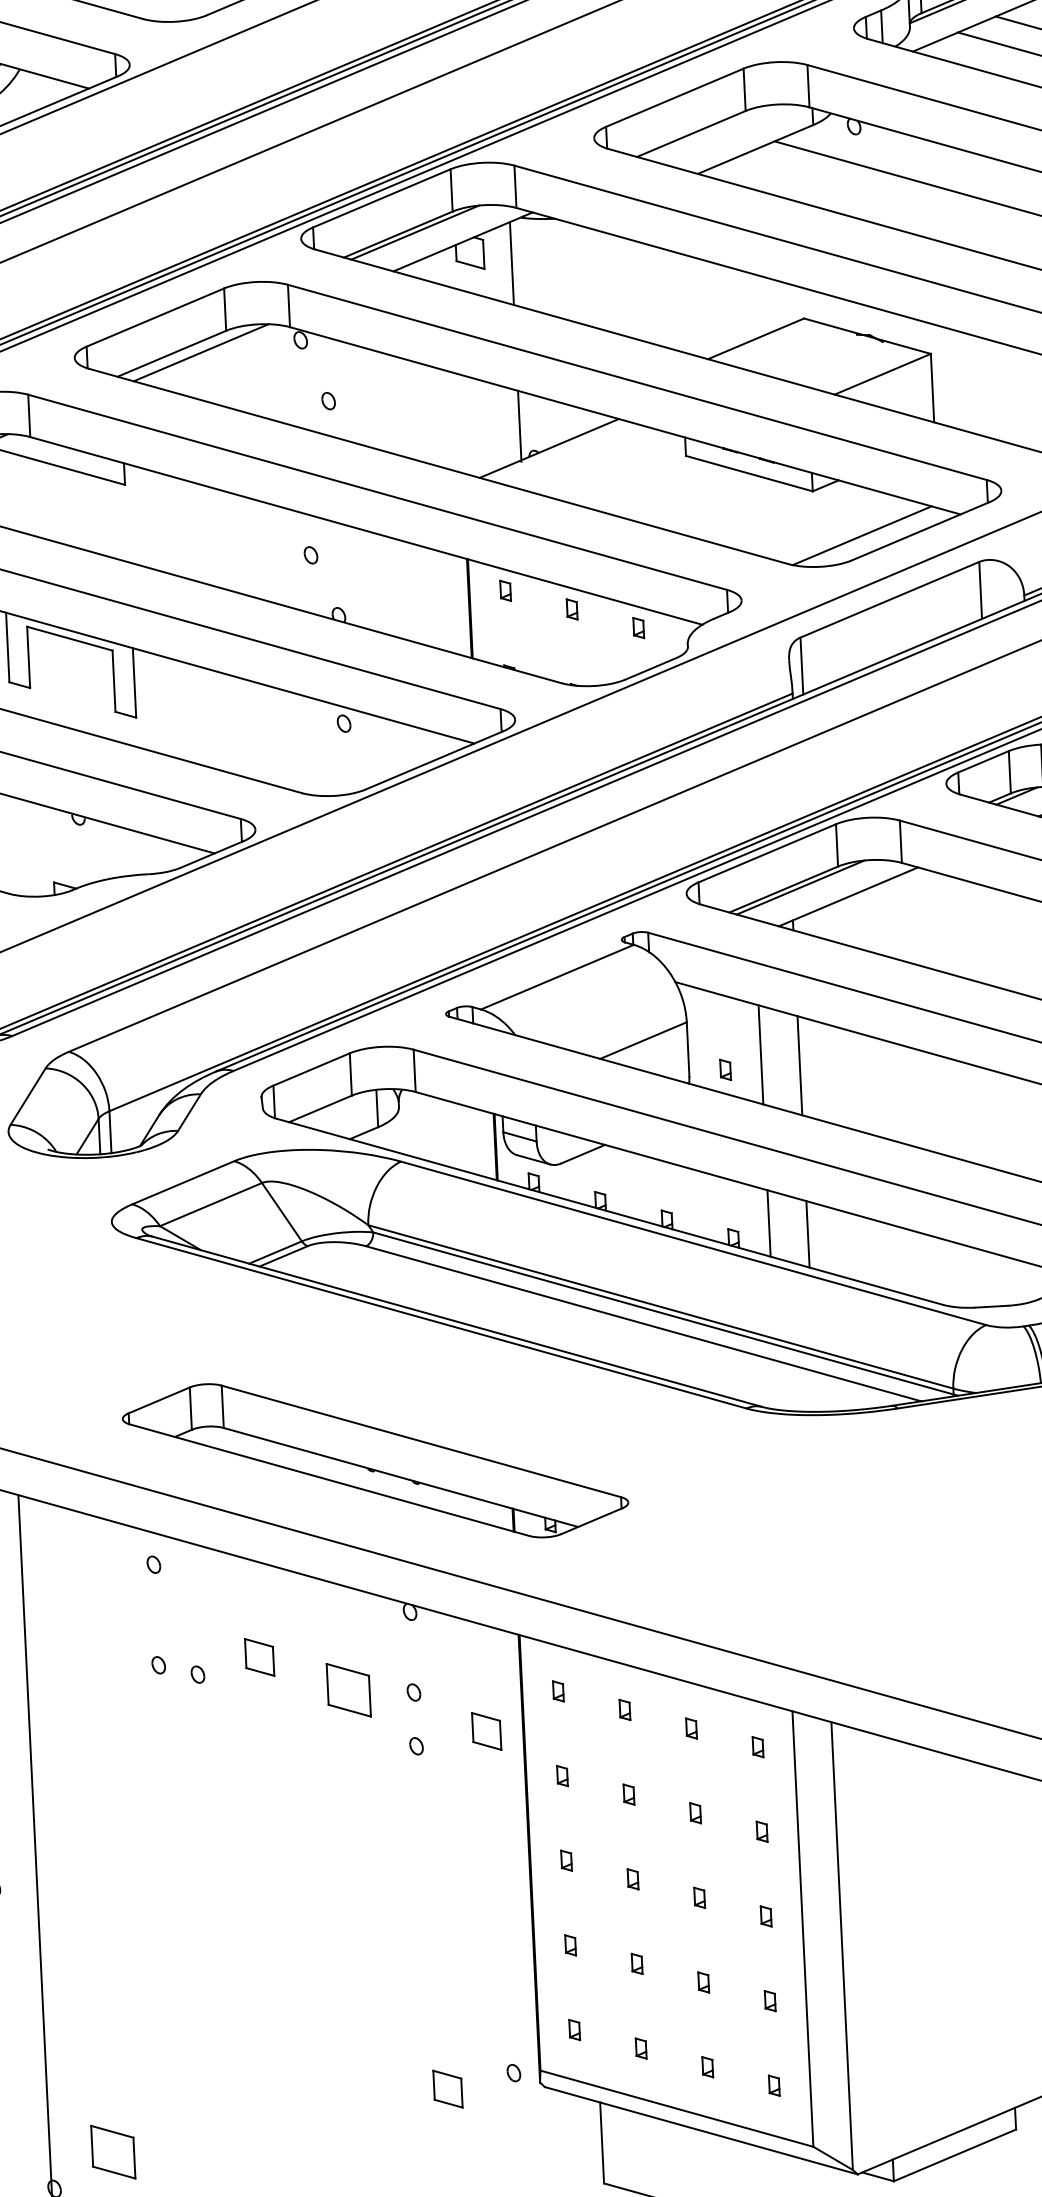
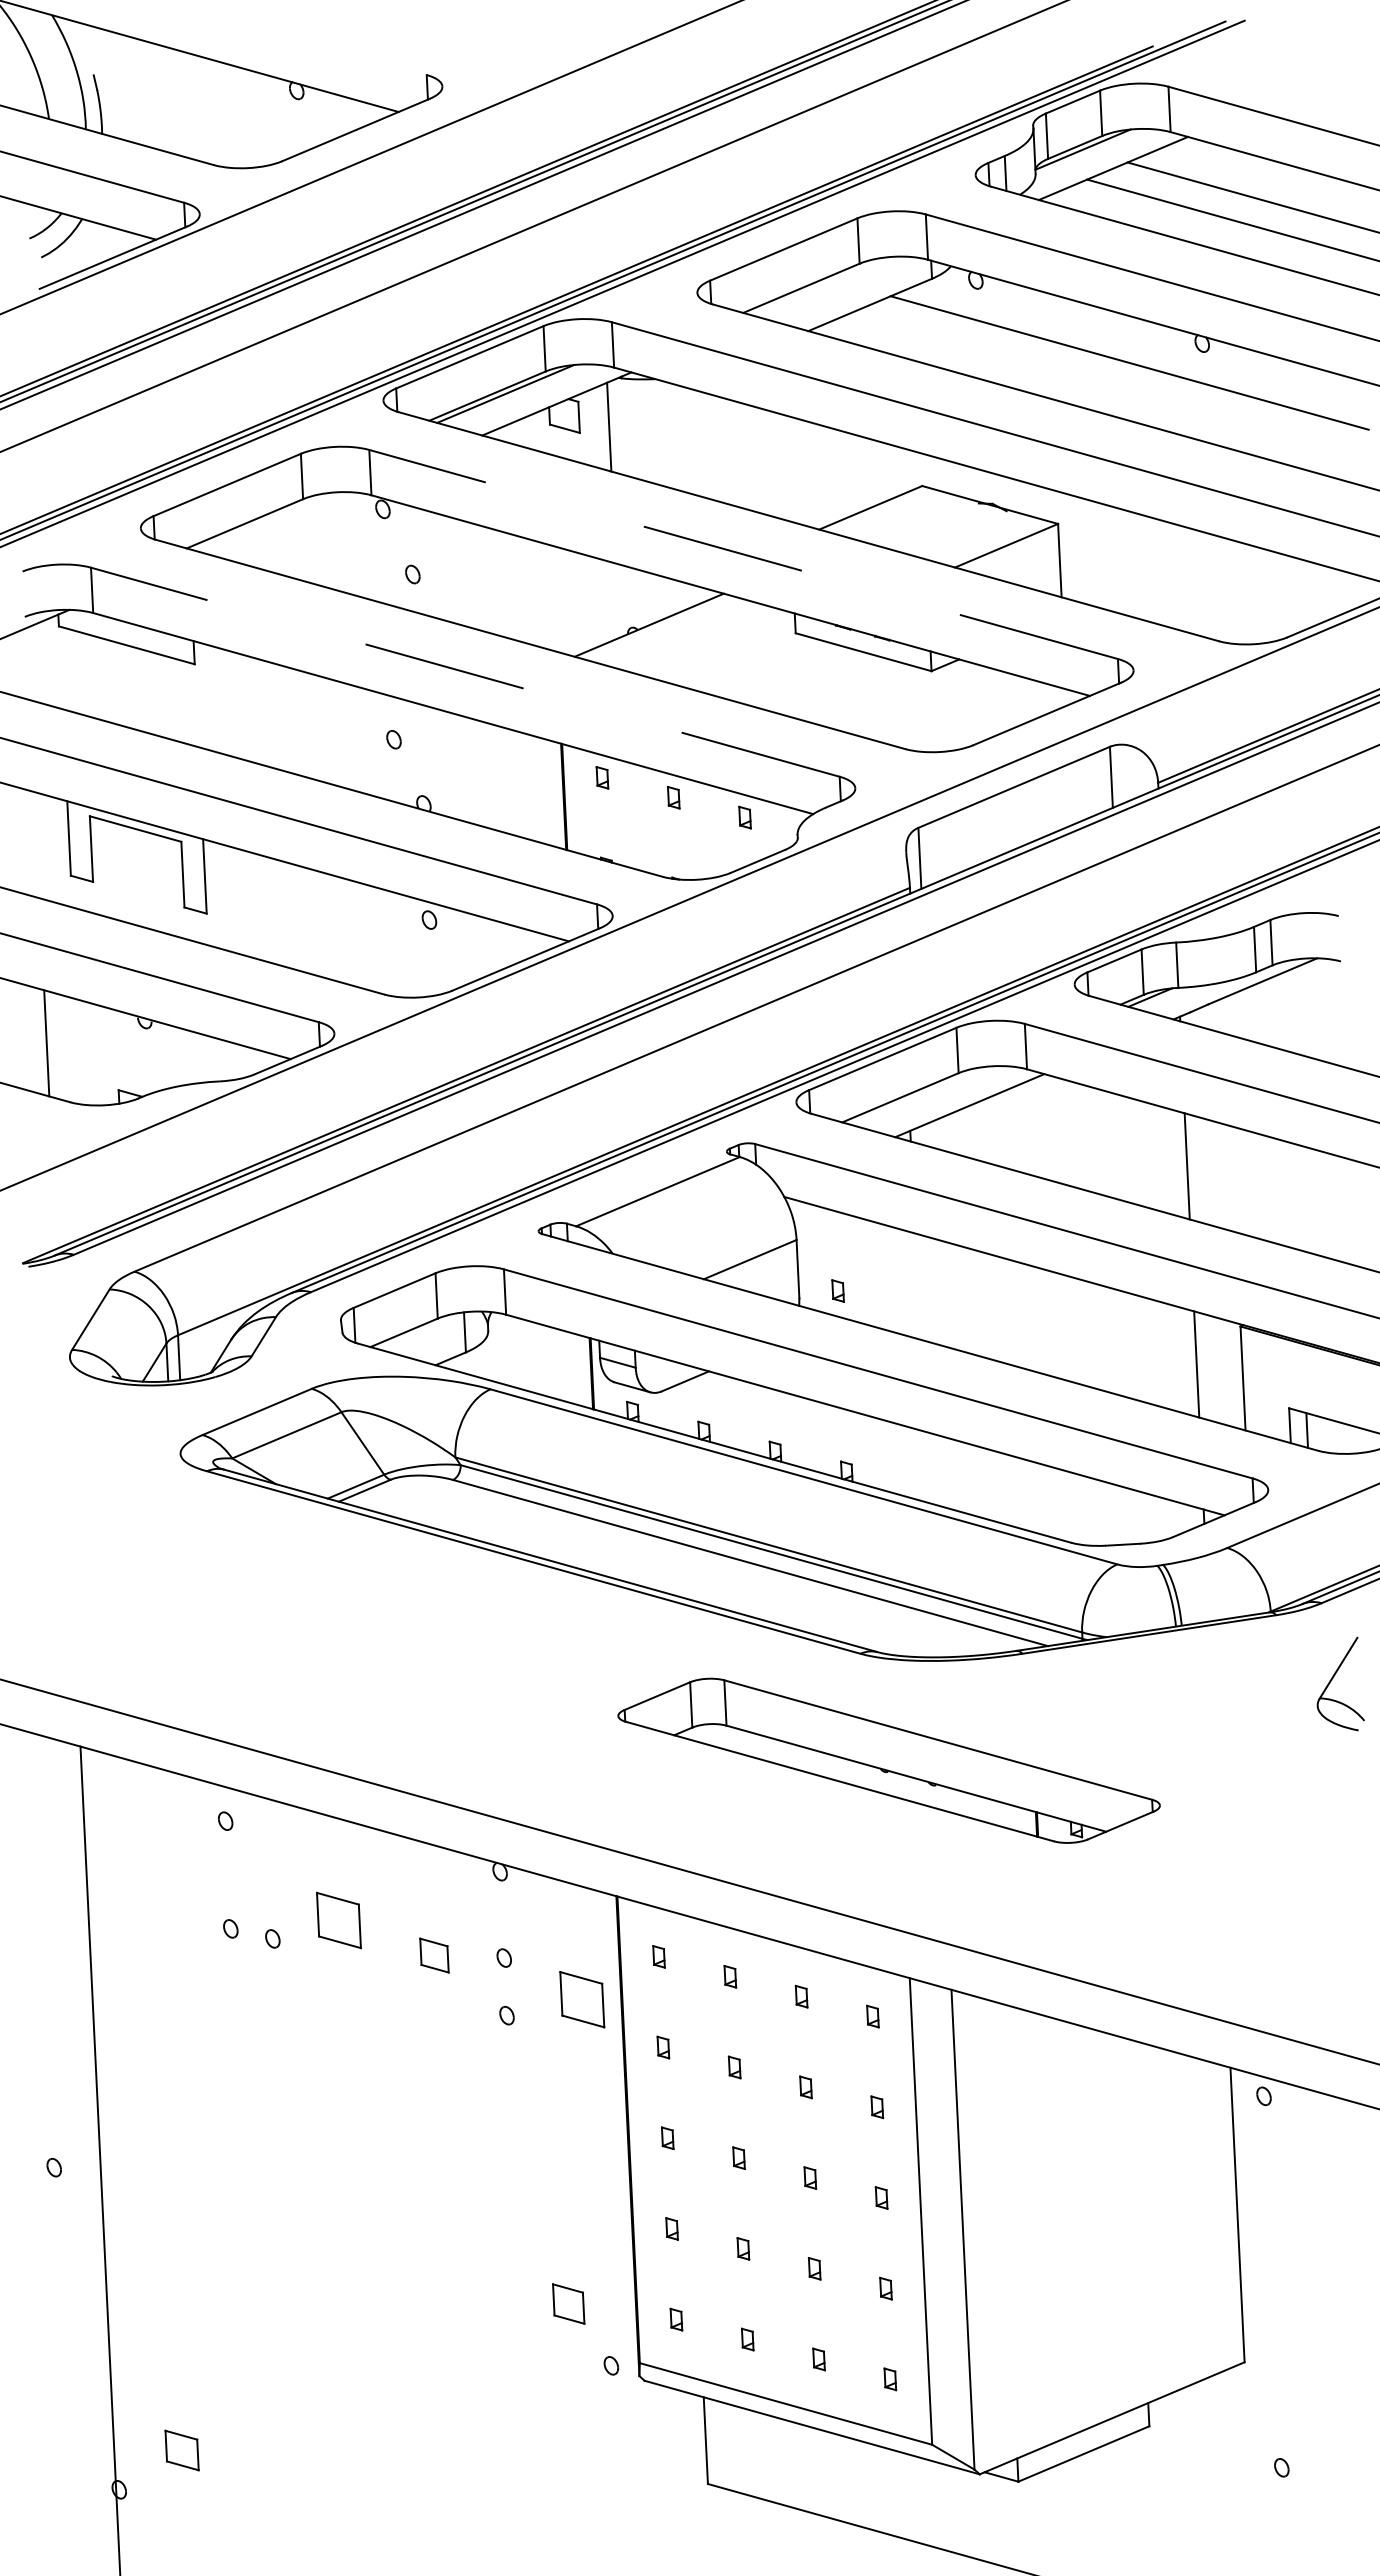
line: (201, 352) -> (276, 522), removed
line: (637, 382) -> (743, 554), solid -> dashed
line: (519, 426) -> (617, 601), removed
line: (377, 492) -> (465, 672), solid -> dashed
line: (862, 535) -> (984, 718), removed
line: (800, 887) -> (918, 1095), removed
line: (760, 1054) -> (875, 1274), removed
line: (799, 1065) -> (917, 1286), removed
line: (768, 1223) -> (884, 1455), removed
line: (808, 1233) -> (926, 1466), removed
part: (374, 1460) -> (888, 1760), moved
part: (259, 1657) -> (338, 1920), size x1.4
part: (348, 1690) -> (434, 1955), size x0.6
part: (486, 1731) -> (581, 1999), size x1.4
part: (447, 2088) -> (568, 2303), moved
part: (112, 2152) -> (181, 2450), size x0.7

